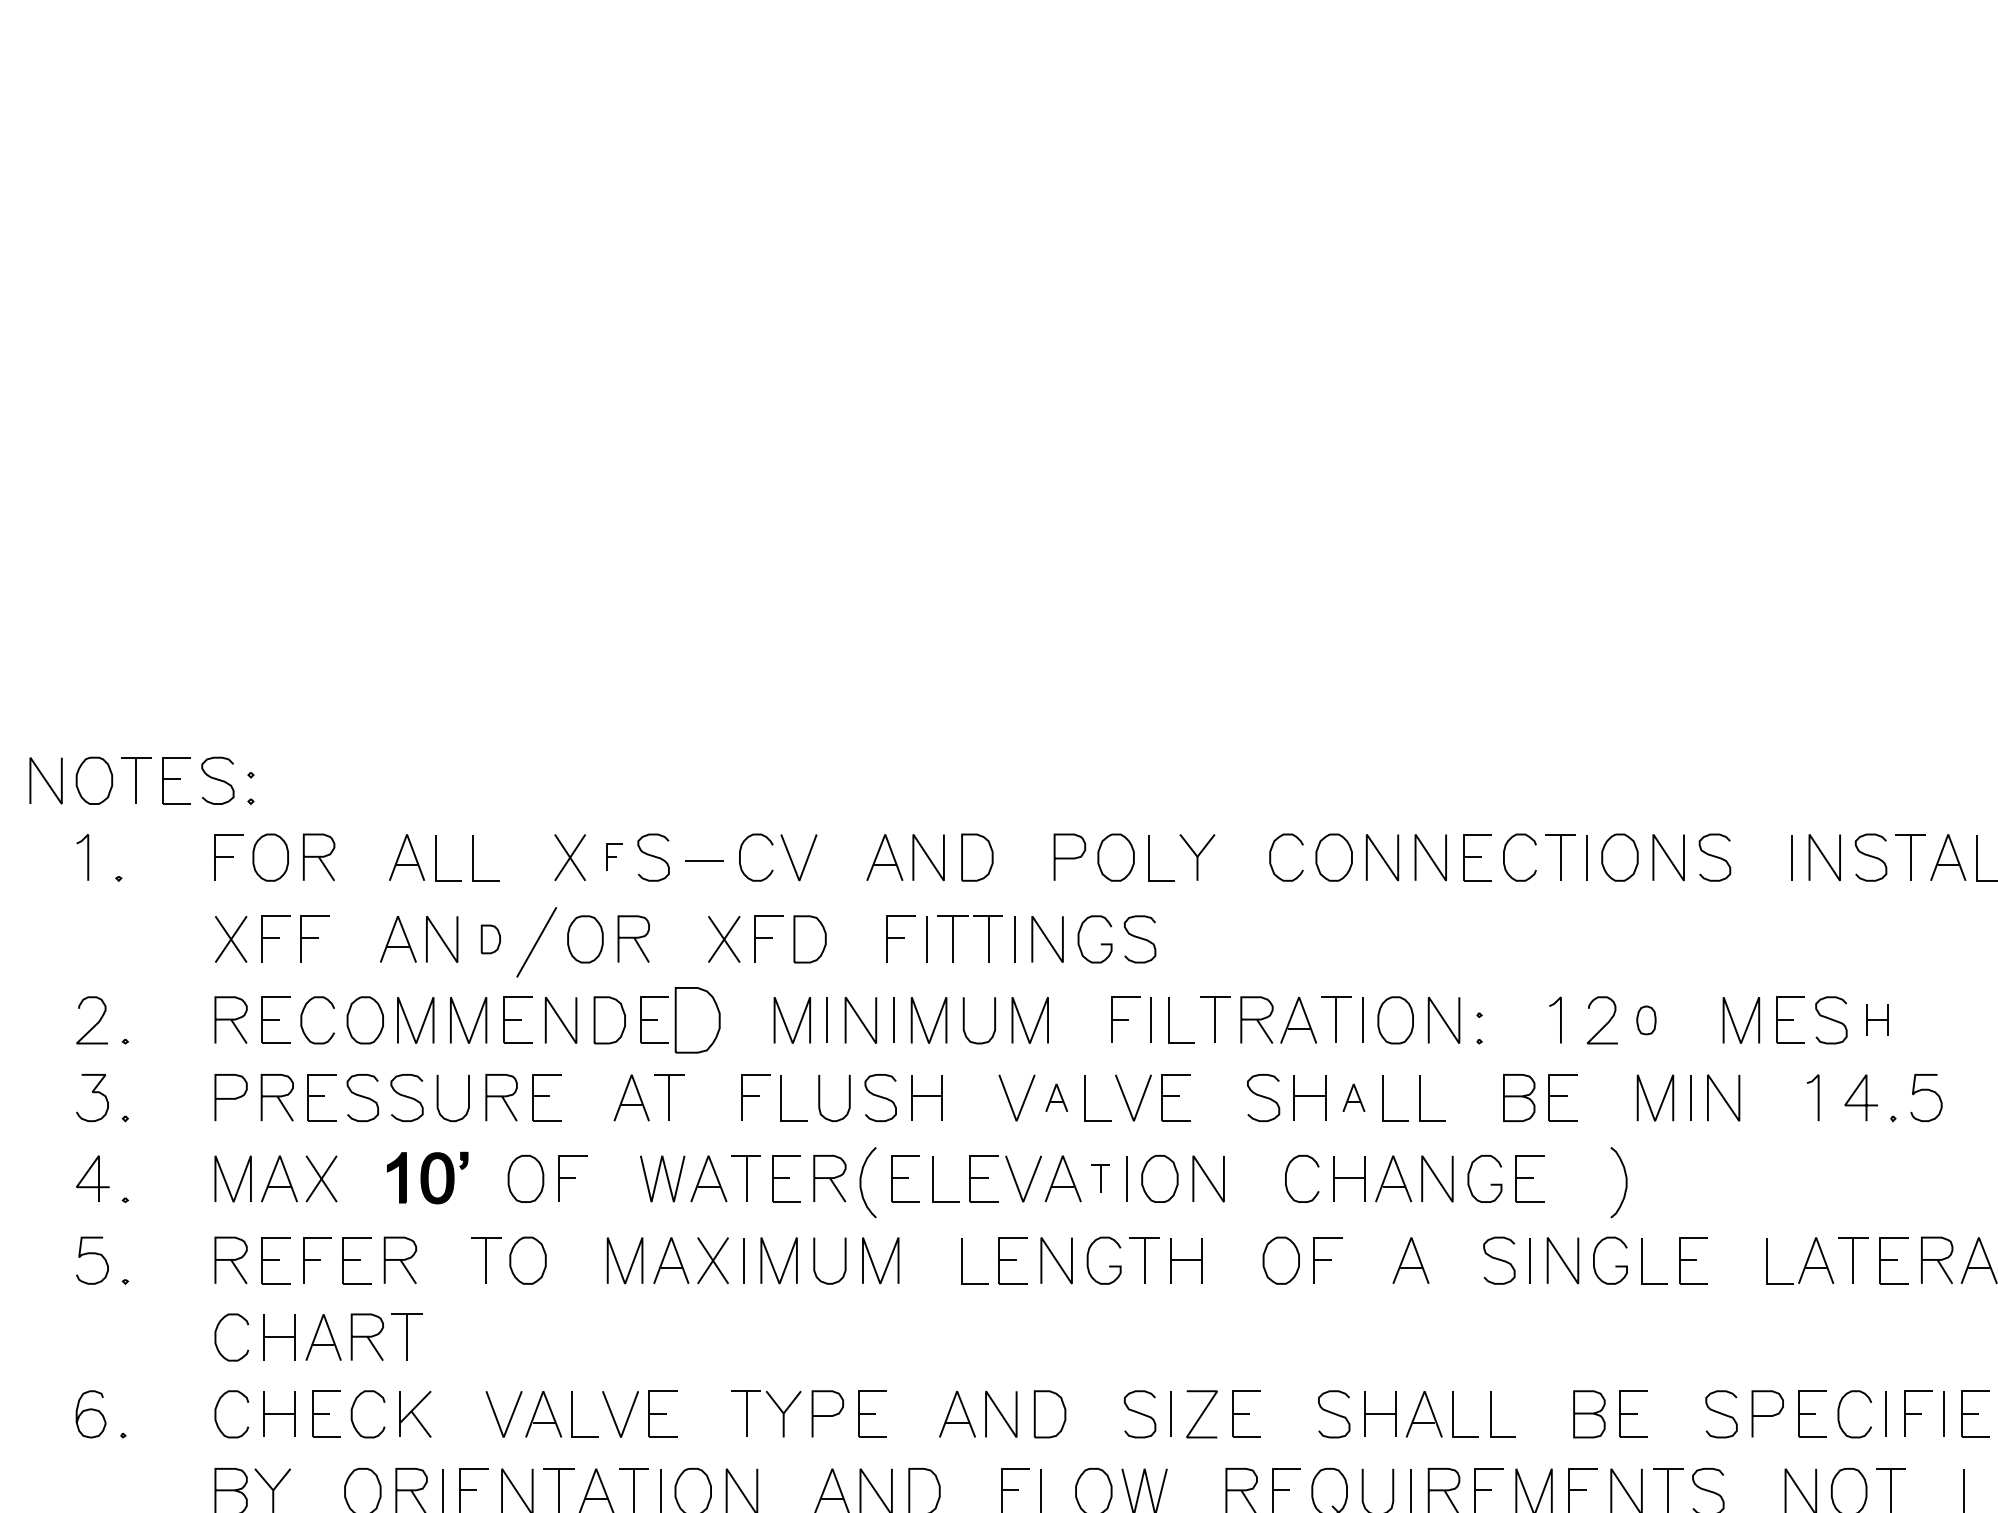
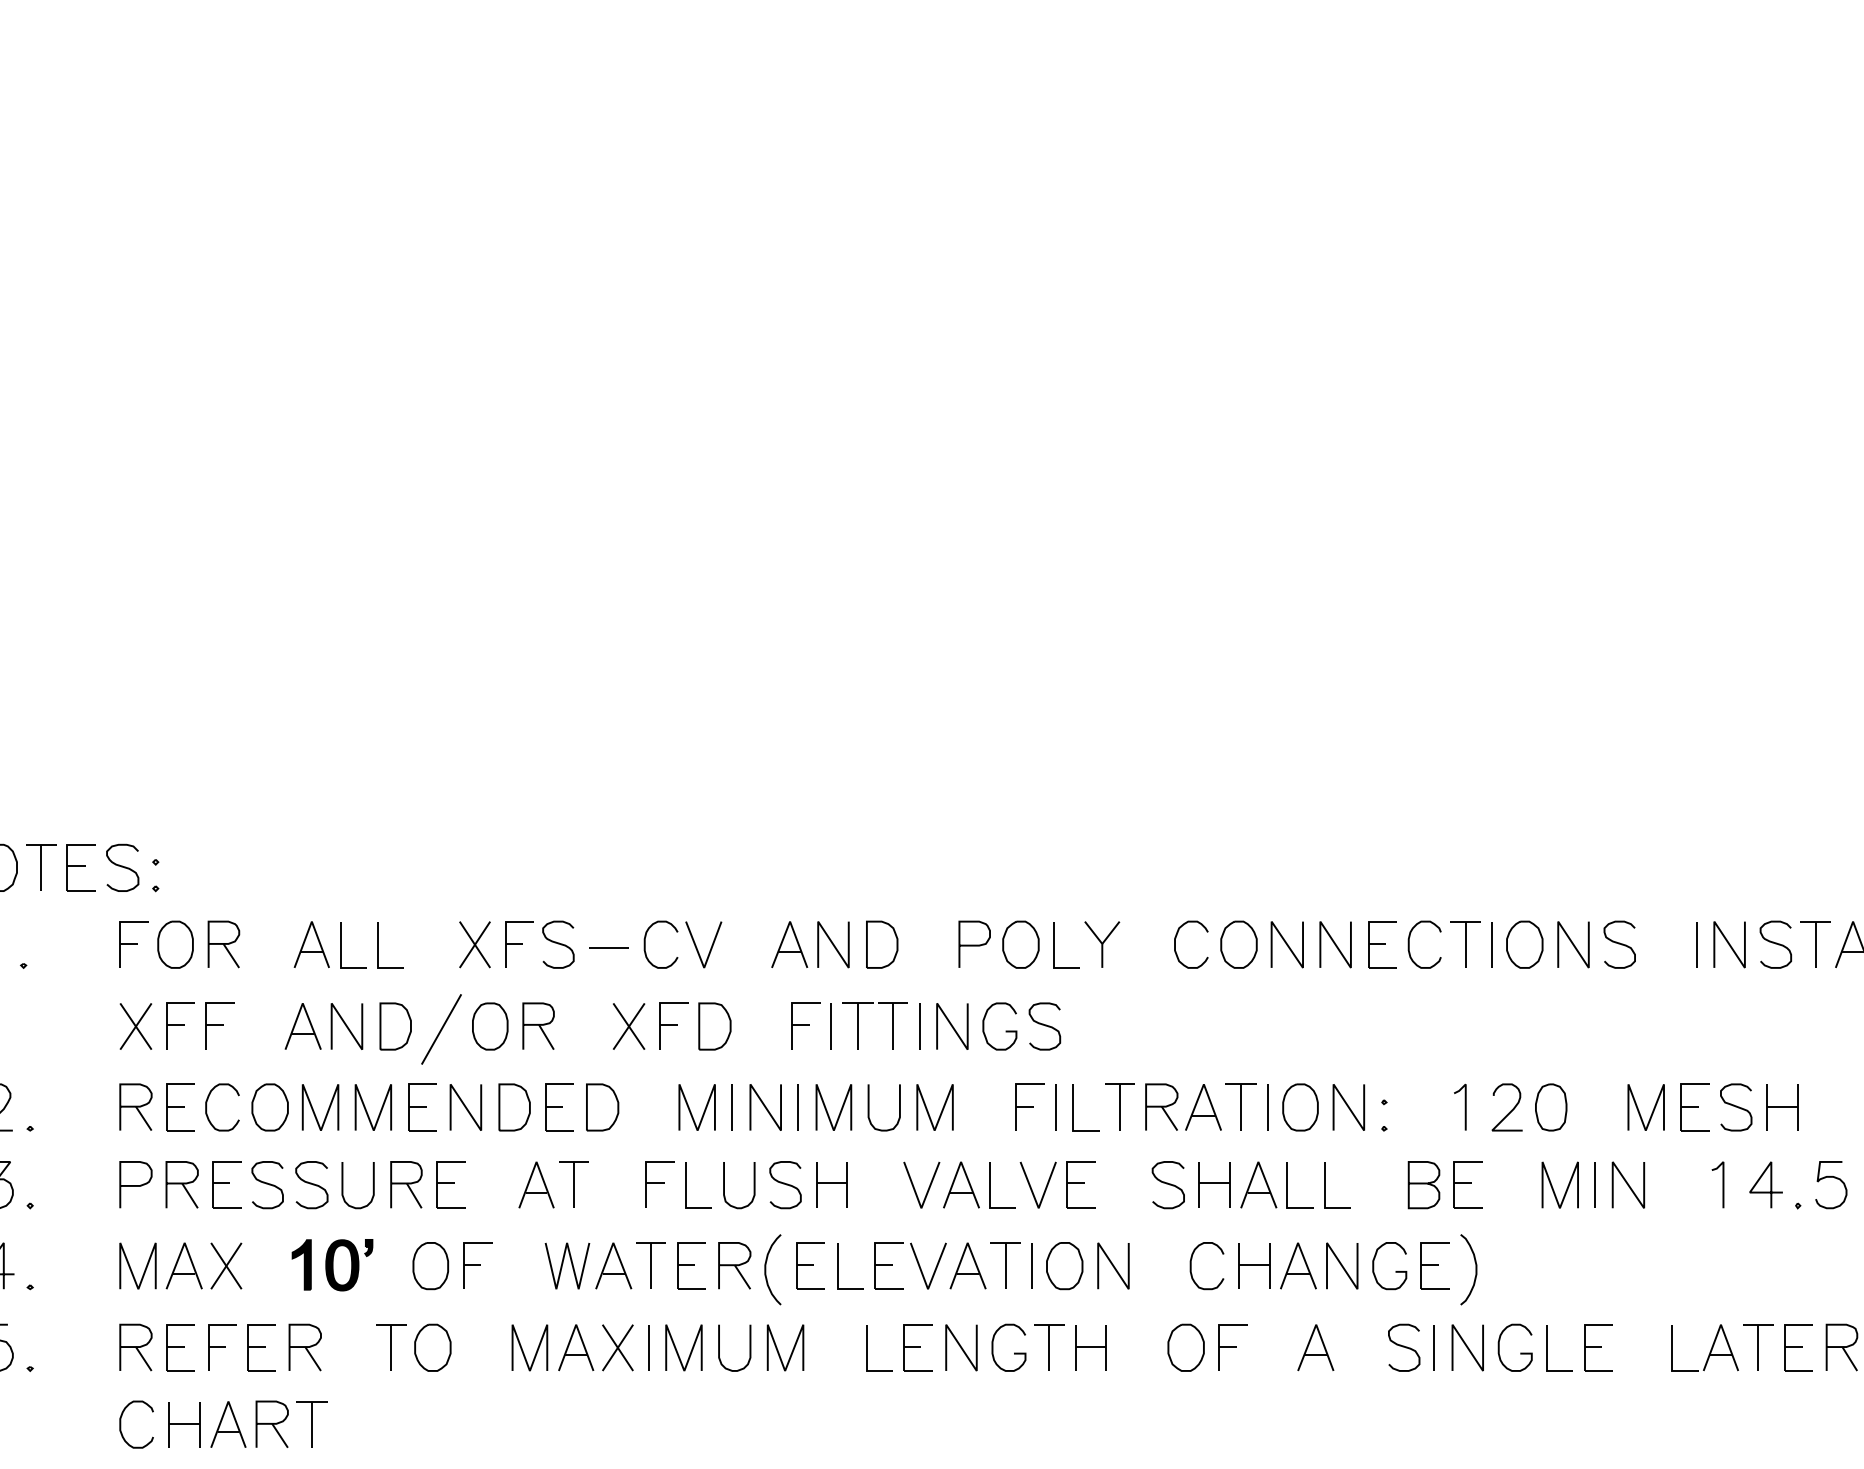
part: (614, 857) -> (519, 944), size x1.67
part: (490, 939) -> (395, 1026), size x1.67
part: (1877, 1019) -> (1782, 1106), size x1.43
part: (697, 1020) -> (602, 1107), size x0.71
part: (1646, 1020) -> (1551, 1107), size x1.67
part: (1056, 1097) -> (961, 1184), size x1.67
part: (1353, 1097) -> (1258, 1184), size x1.67
part: (1100, 1178) -> (1005, 1265), size x1.67
curve: (1625, 1182) -> (1475, 1269), moved

